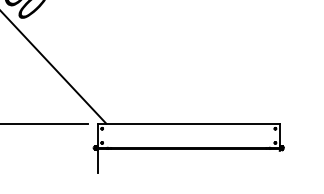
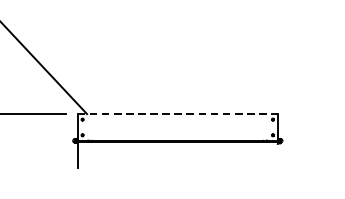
line: (189, 123) -> (178, 113), solid -> dashed

